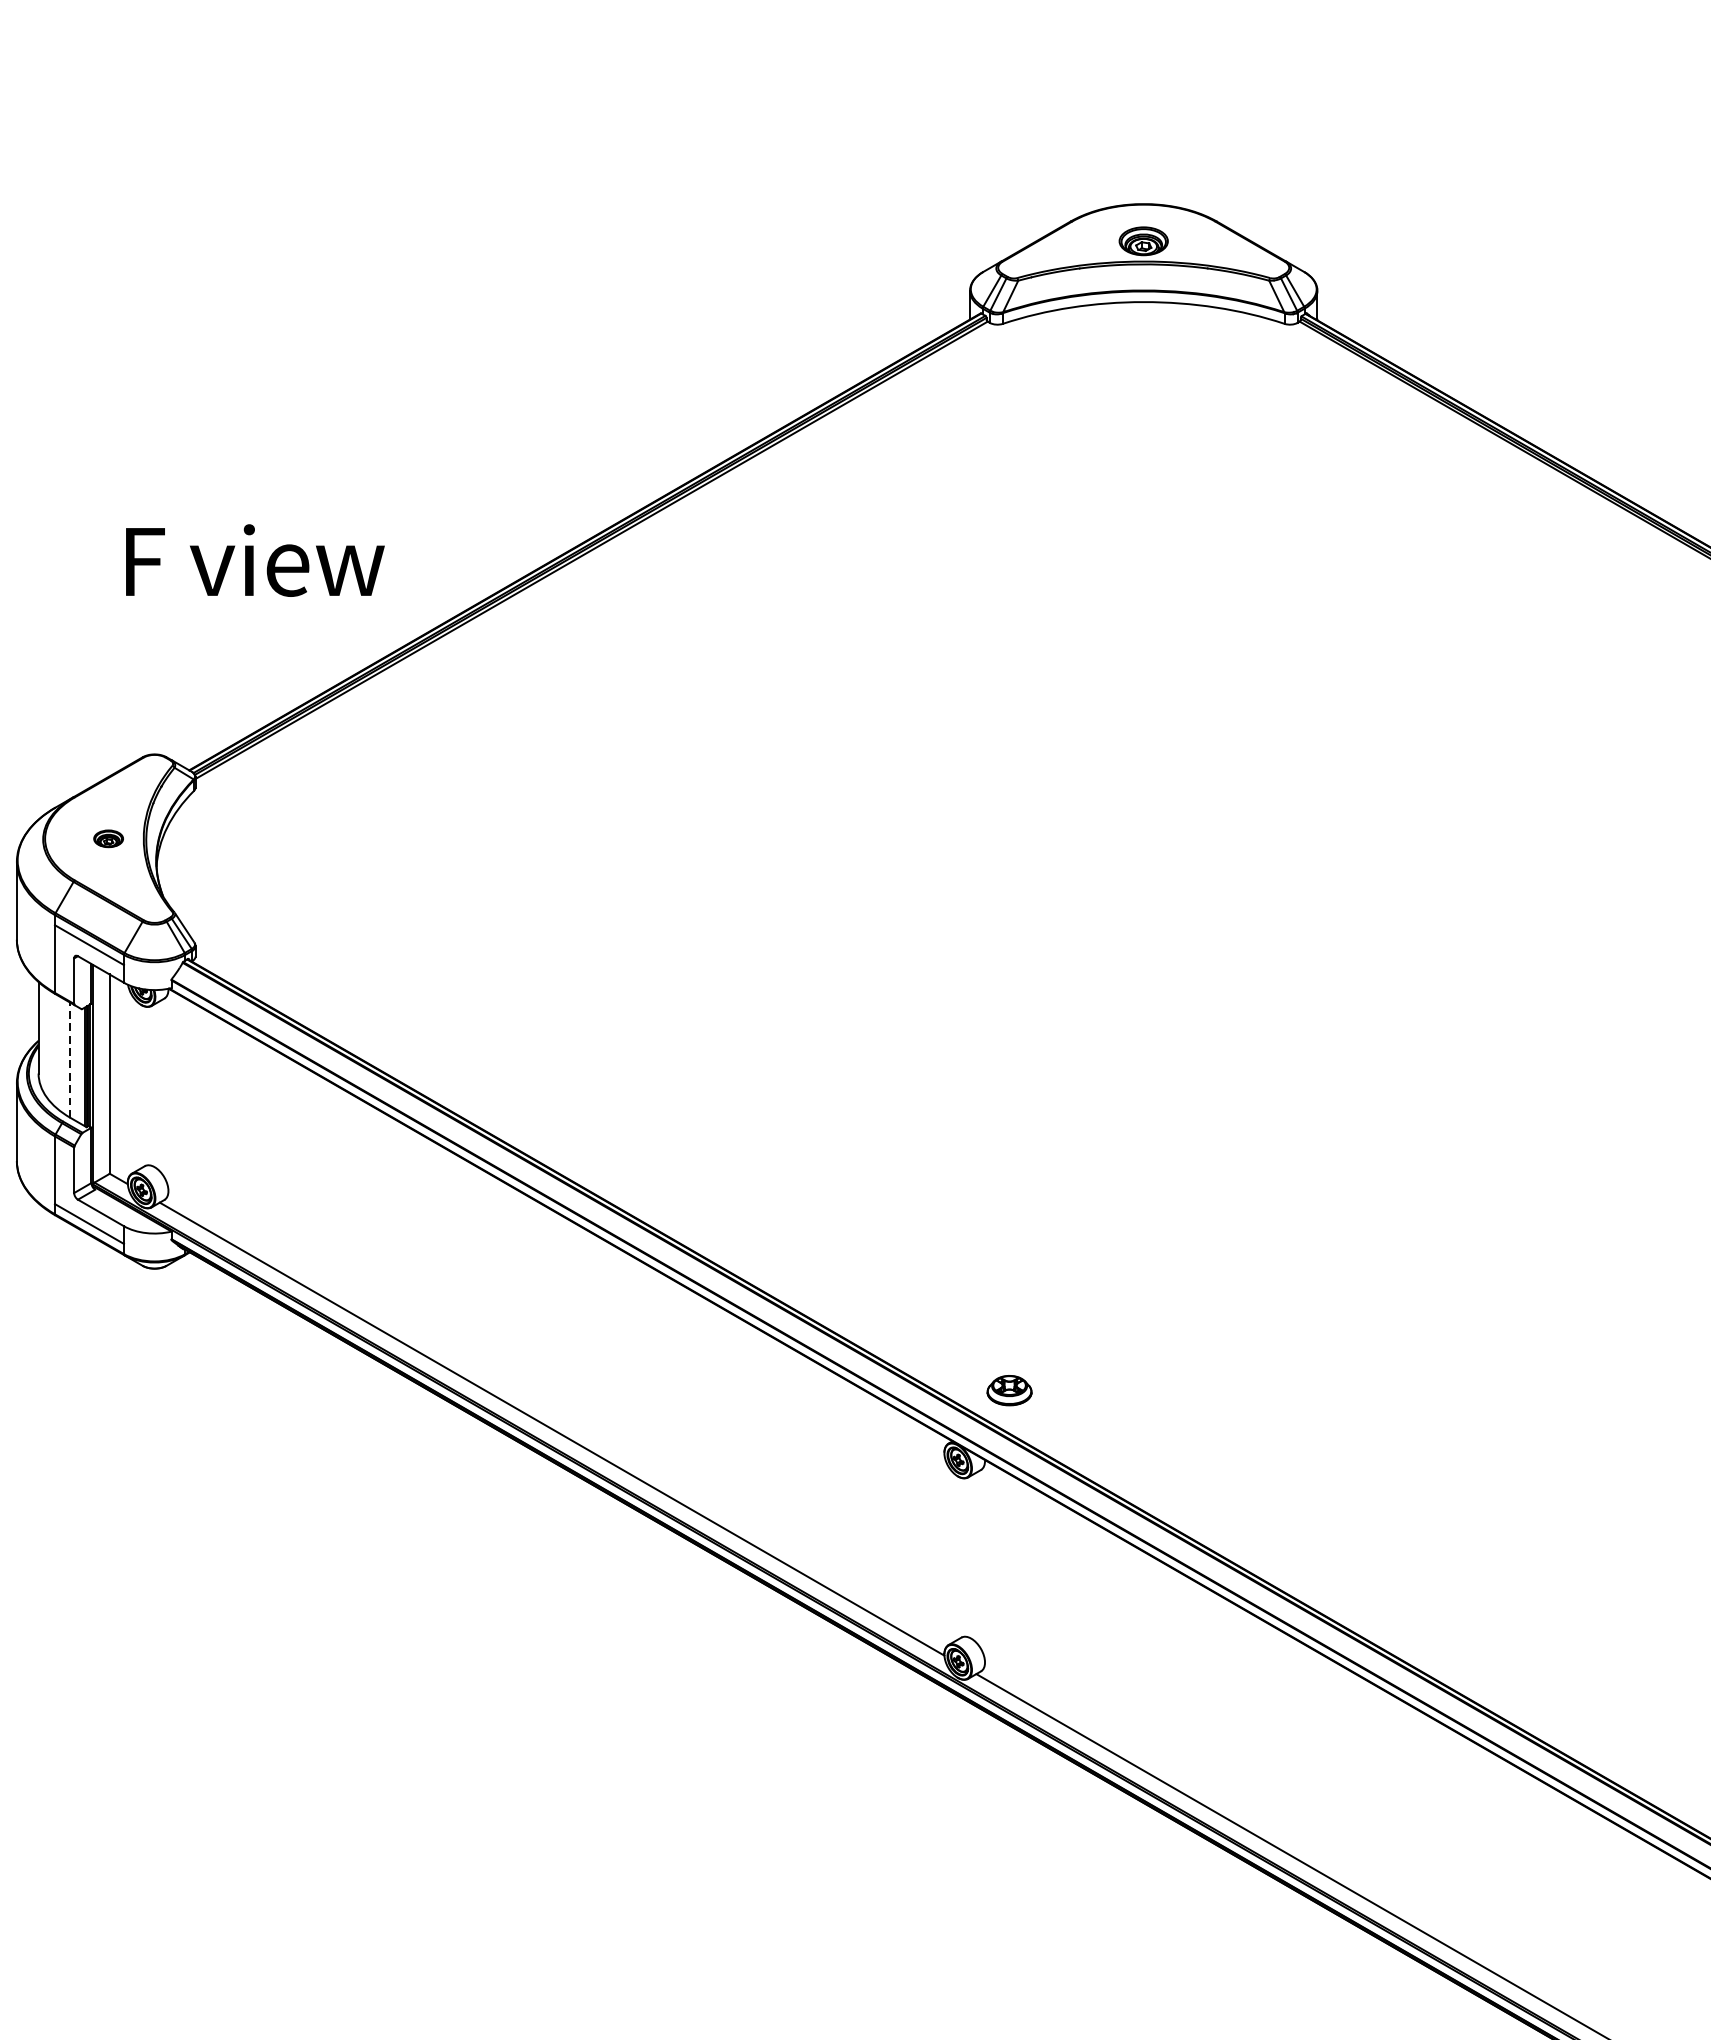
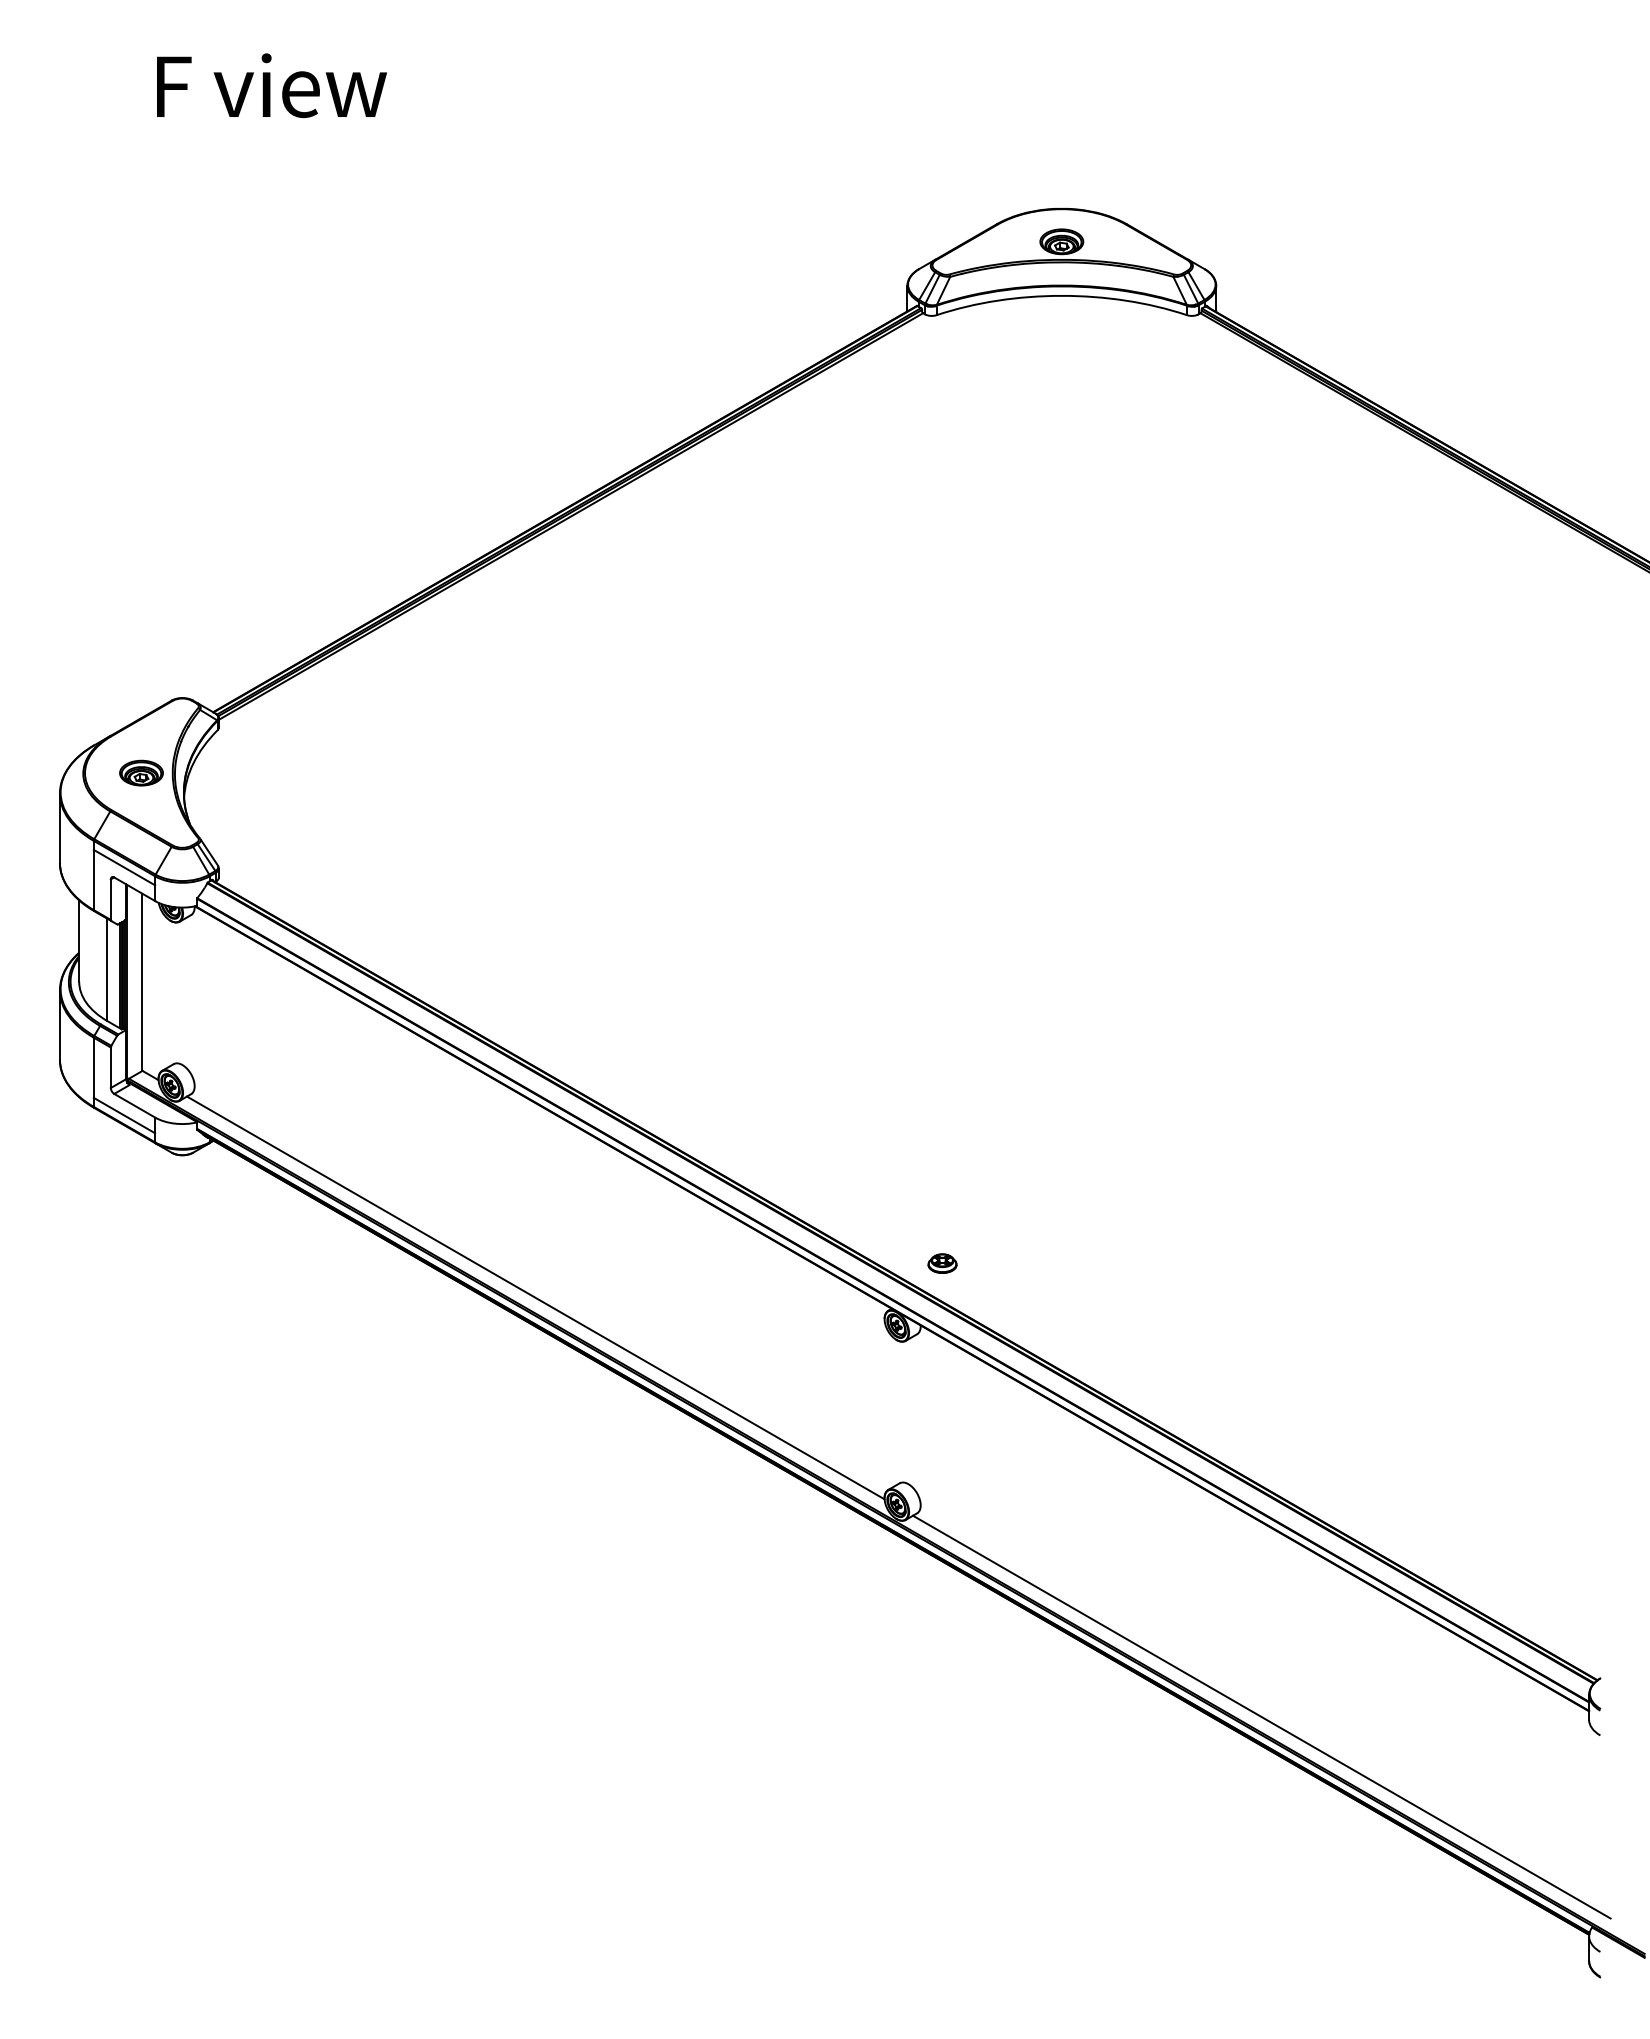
text: (254, 560) -> (271, 85), moved
part: (108, 838) -> (141, 772), size x1.67
line: (70, 1059) -> (107, 969), dashed -> solid
part: (1009, 1390) -> (942, 1263), size x0.71

